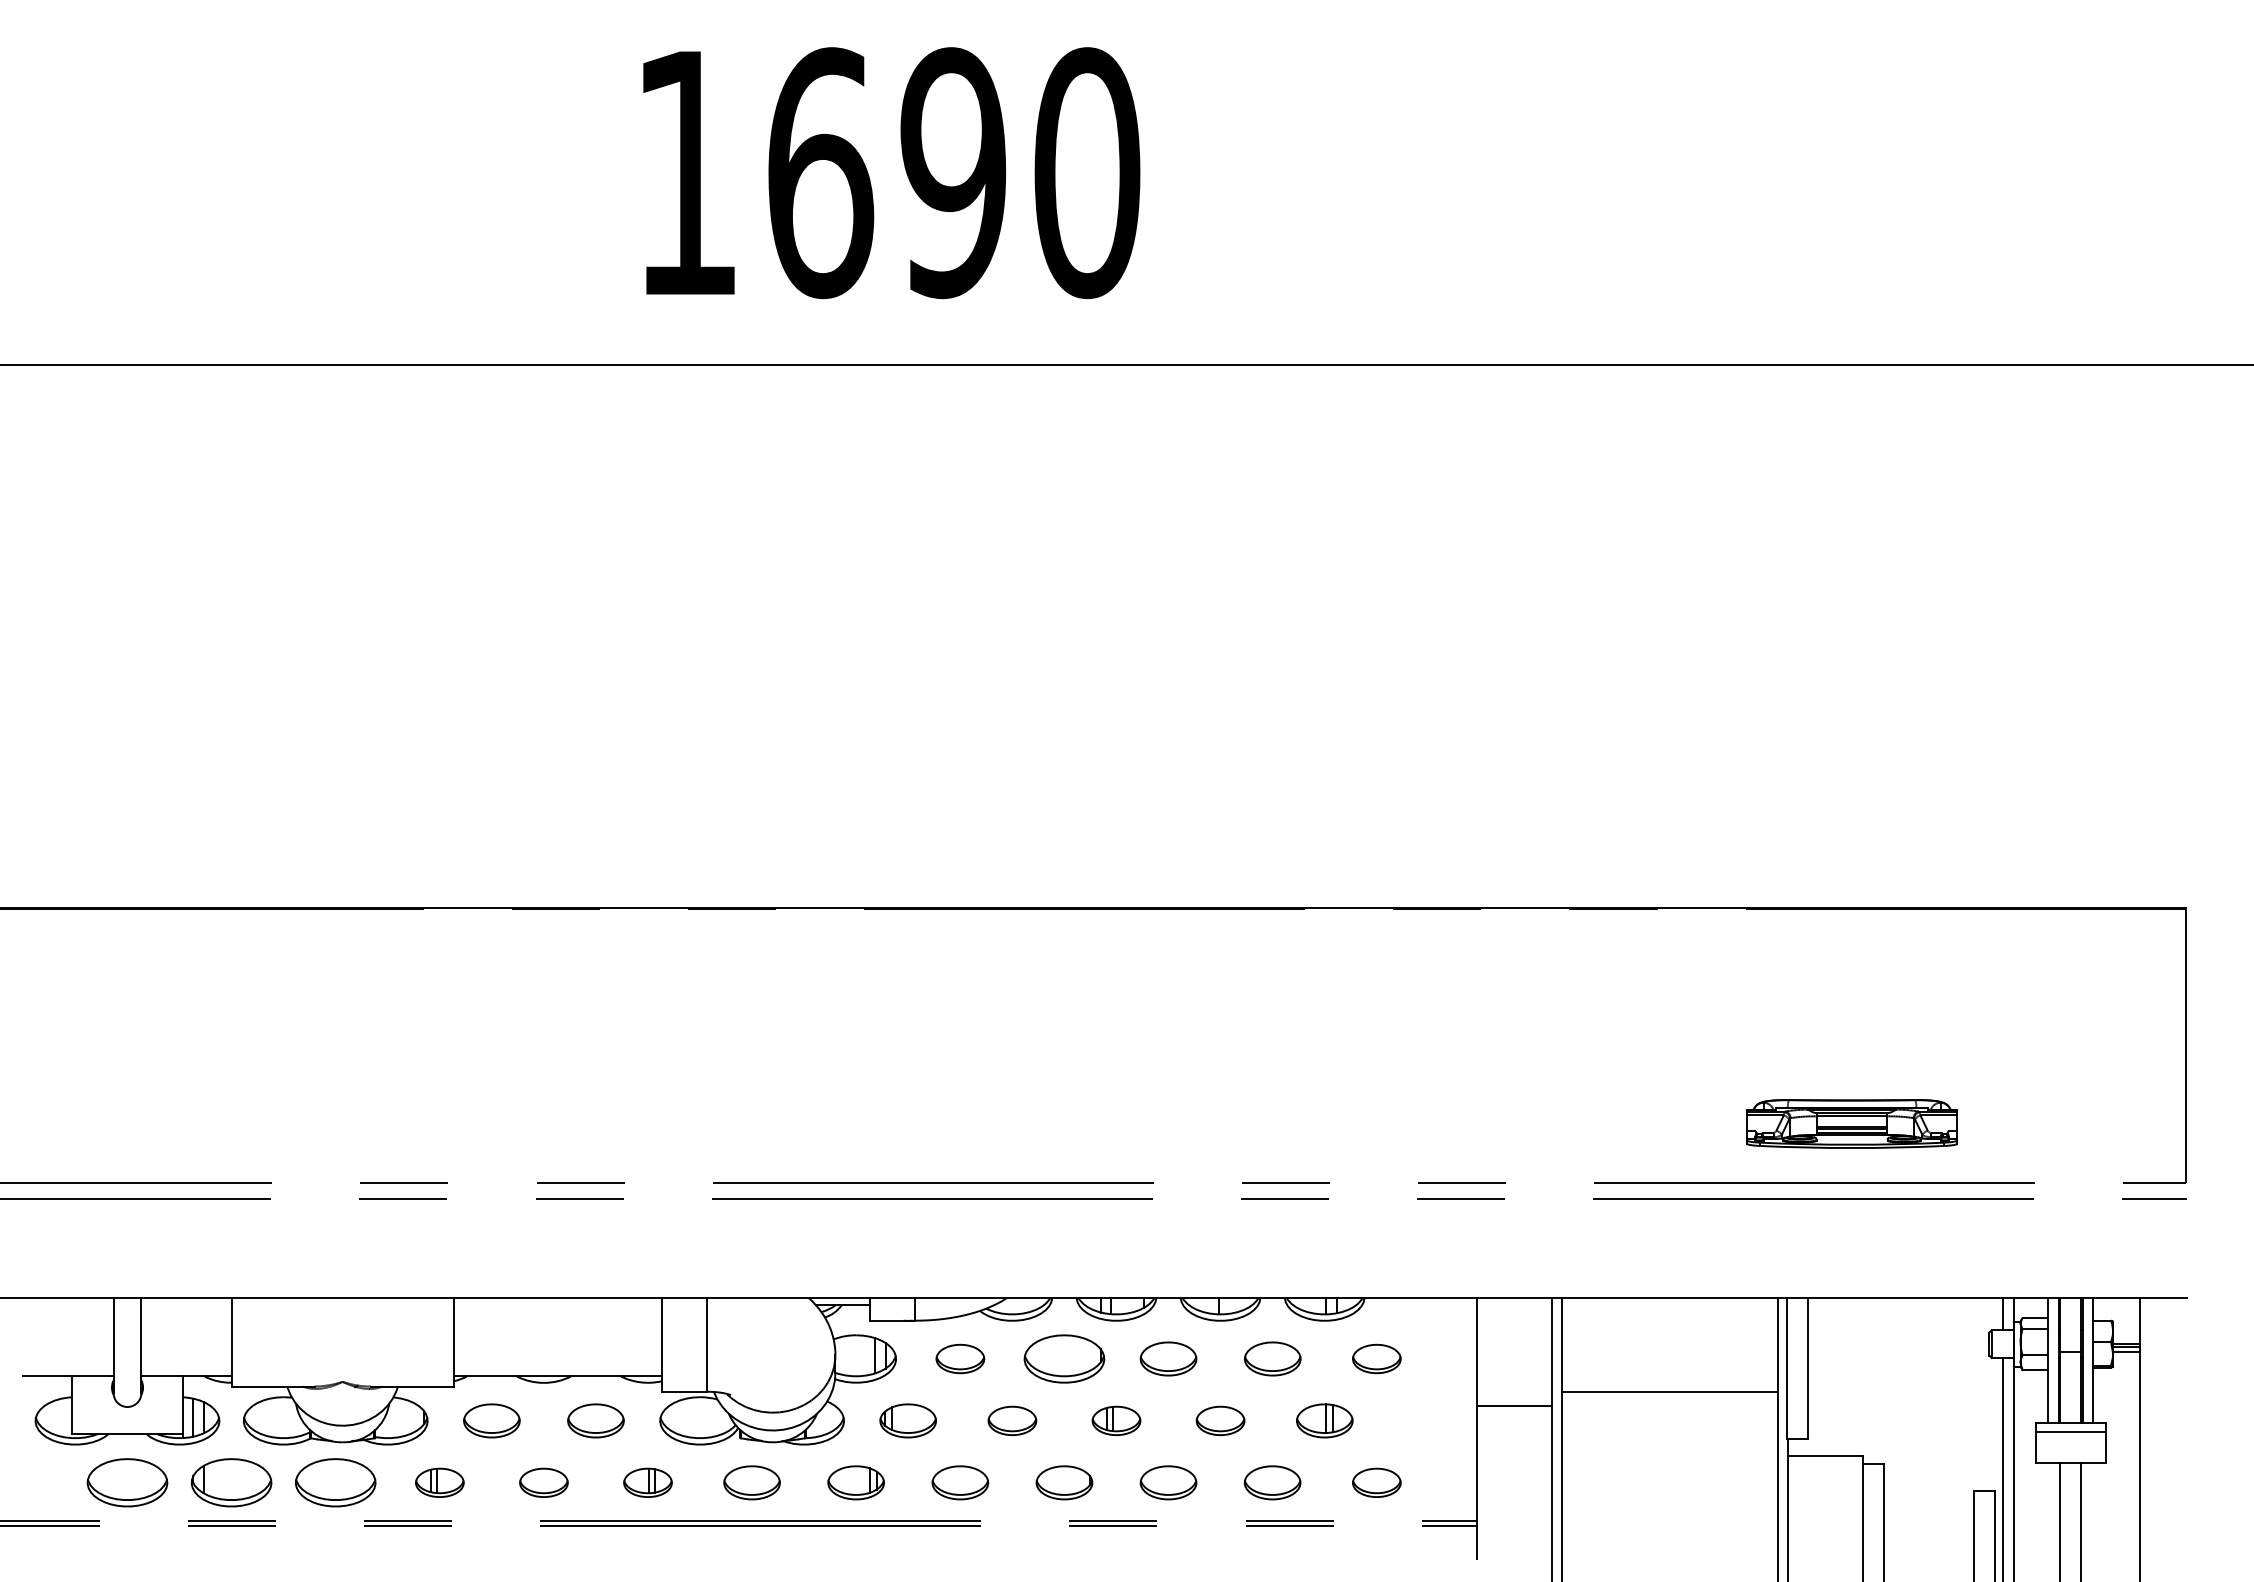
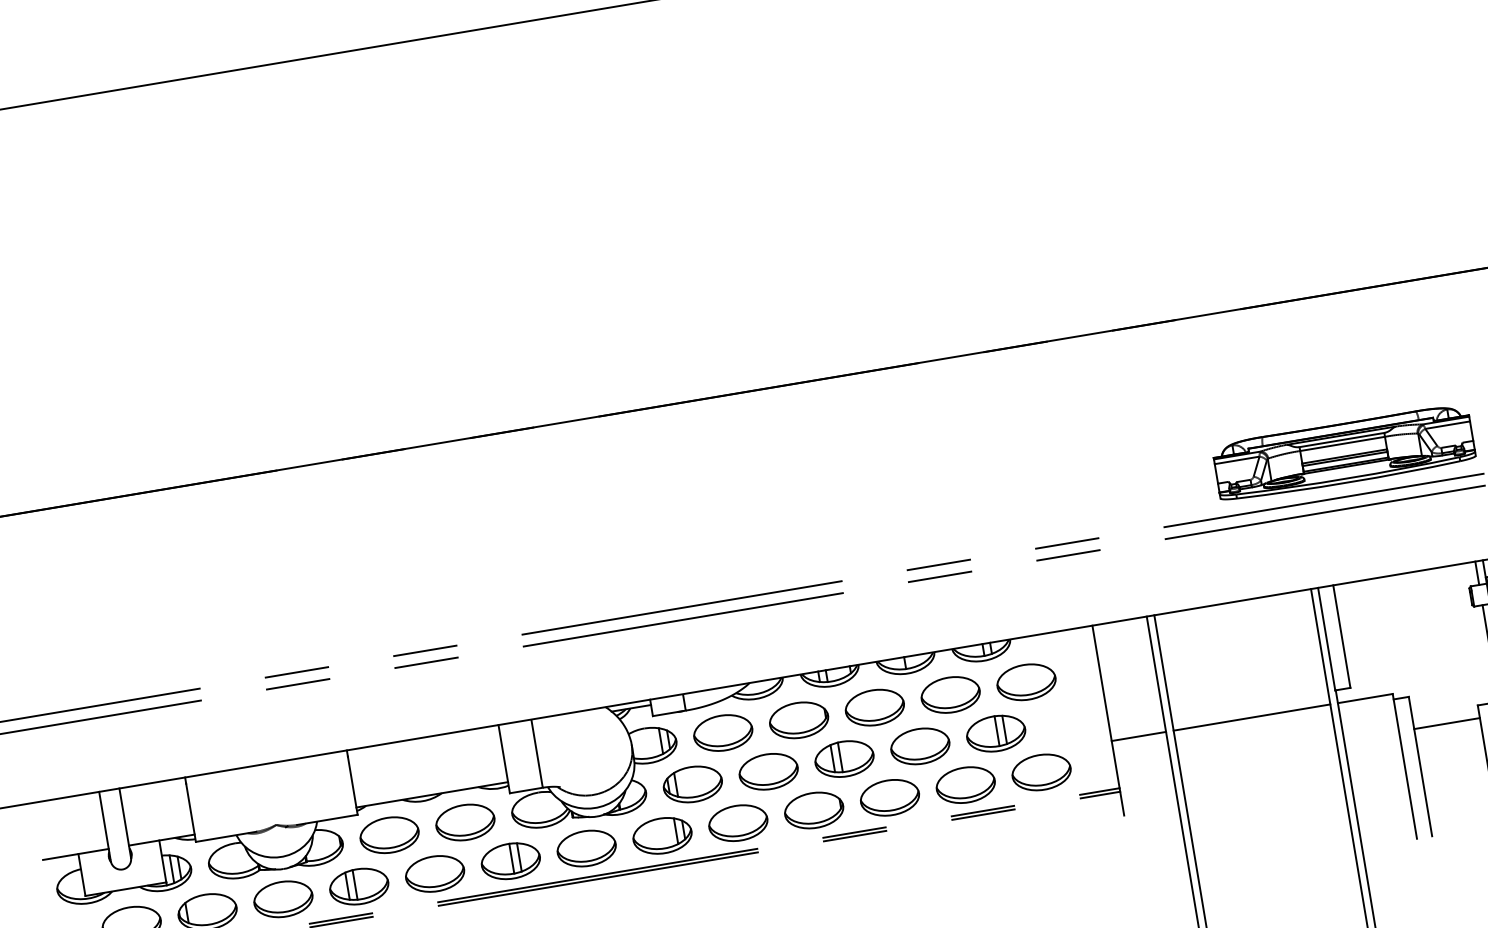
part: (1851, 1123) -> (1343, 452), size x1.67
part: (960, 1358) -> (723, 732), size x1.67
part: (1168, 1358) -> (874, 707), size x1.43
part: (1272, 1358) -> (950, 694), size x1.43
part: (1376, 1358) -> (1026, 681), size x1.67
line: (1669, 1392) -> (1251, 717), moved
line: (1514, 1406) -> (1138, 736), moved
part: (491, 1420) -> (389, 834), size x1.43
part: (595, 1420) -> (465, 822), size x1.43
part: (907, 1420) -> (692, 784), size x1.43
part: (1012, 1420) -> (768, 771), size x1.67
part: (1116, 1420) -> (844, 758), size x1.67
part: (1220, 1420) -> (920, 746), size x1.67
part: (1324, 1420) -> (995, 733), size x1.43
part: (439, 1482) -> (359, 886), size x1.67
part: (543, 1482) -> (434, 873), size x1.67
part: (647, 1482) -> (510, 861), size x1.67
part: (751, 1482) -> (586, 848), size x1.43
part: (855, 1482) -> (661, 835), size x1.43
part: (960, 1482) -> (738, 822), size x1.43
part: (1064, 1482) -> (814, 810), size x1.43
part: (1168, 1482) -> (889, 797), size x1.43
part: (1272, 1482) -> (965, 784), size x1.43
part: (1376, 1482) -> (1041, 772), size x1.67
line: (1929, 1508) -> (1447, 723), added

